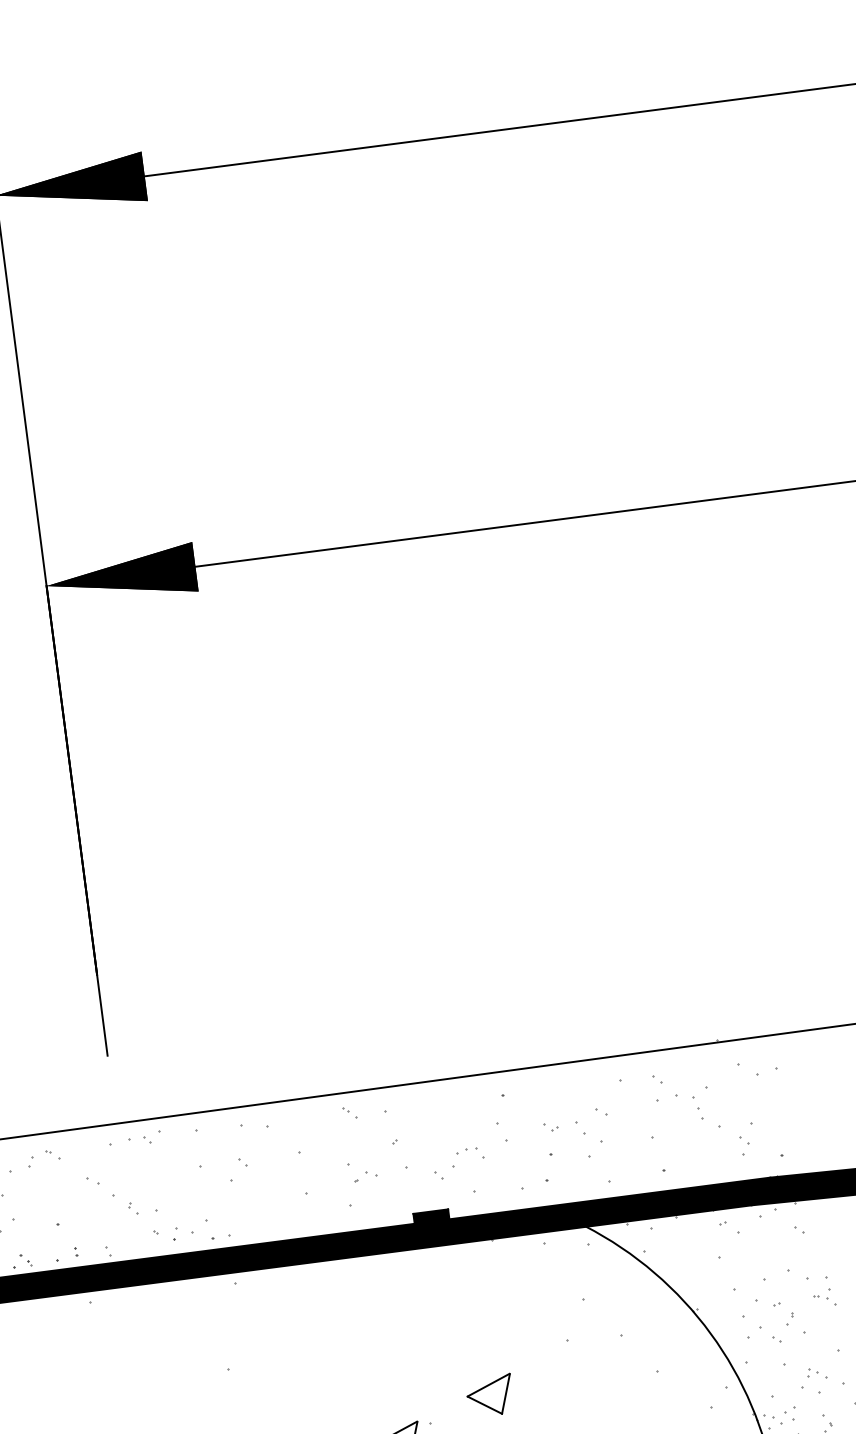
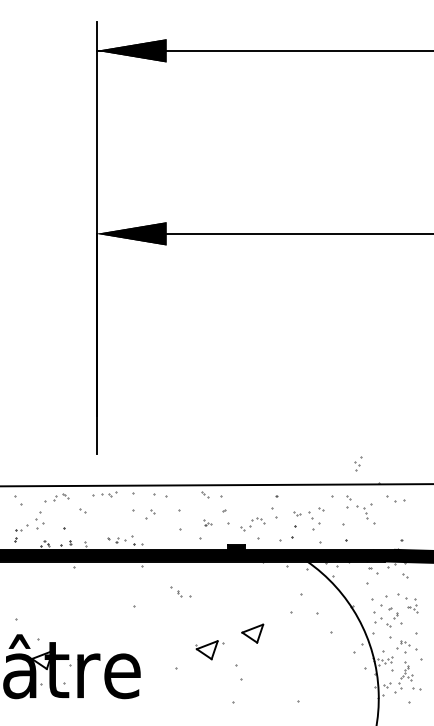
part: (746, 1138) -> (358, 463), moved
part: (362, 1171) -> (207, 522), size x0.6
part: (134, 1203) -> (180, 591), moved

